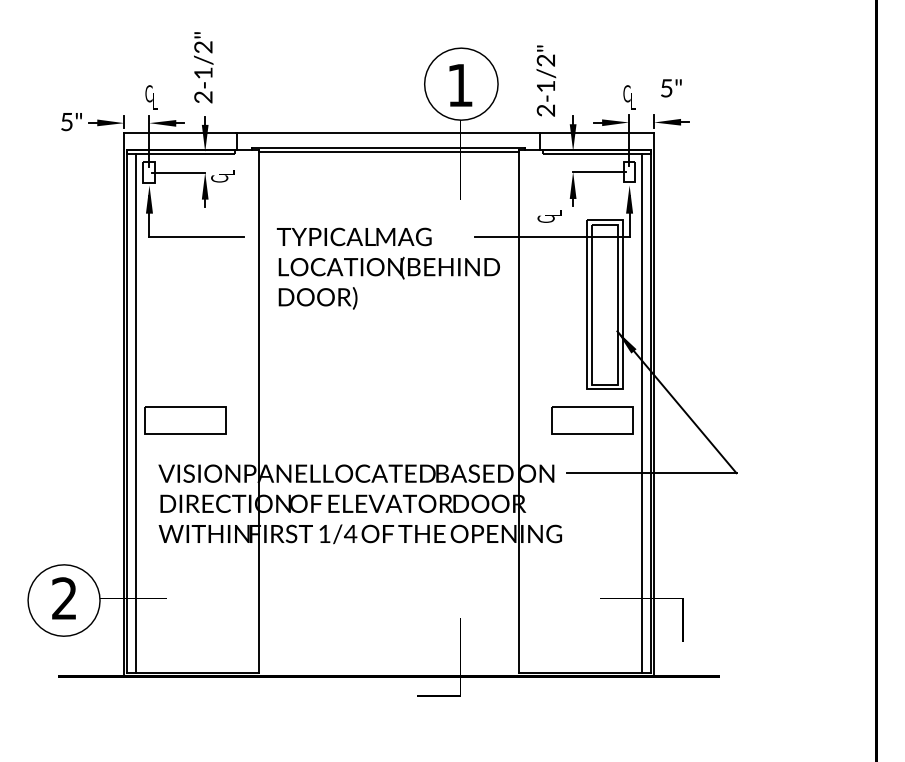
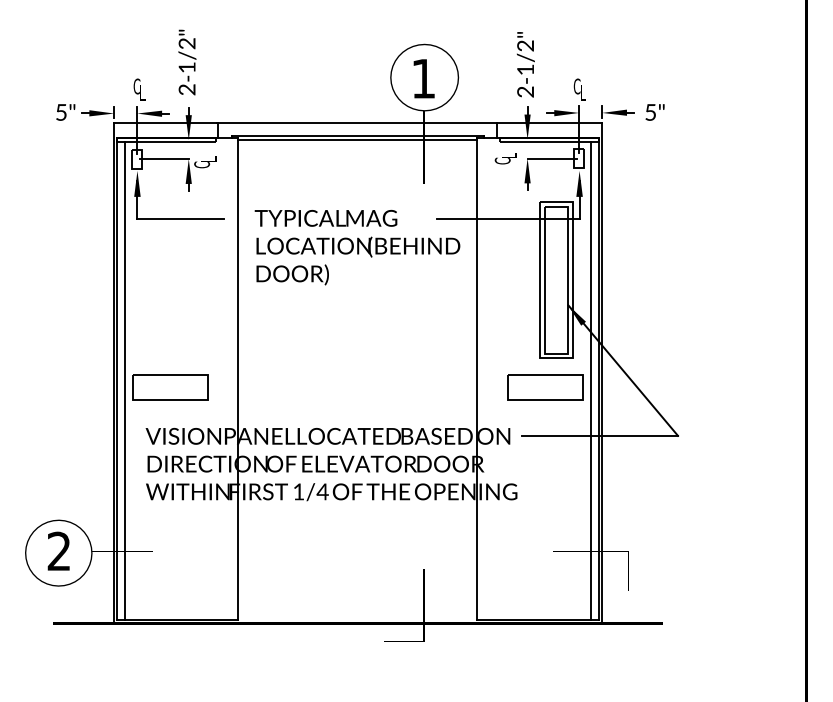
text: (545, 80) -> (525, 64), moved
text: (670, 88) -> (654, 112), moved
text: (549, 216) -> (505, 158), moved

